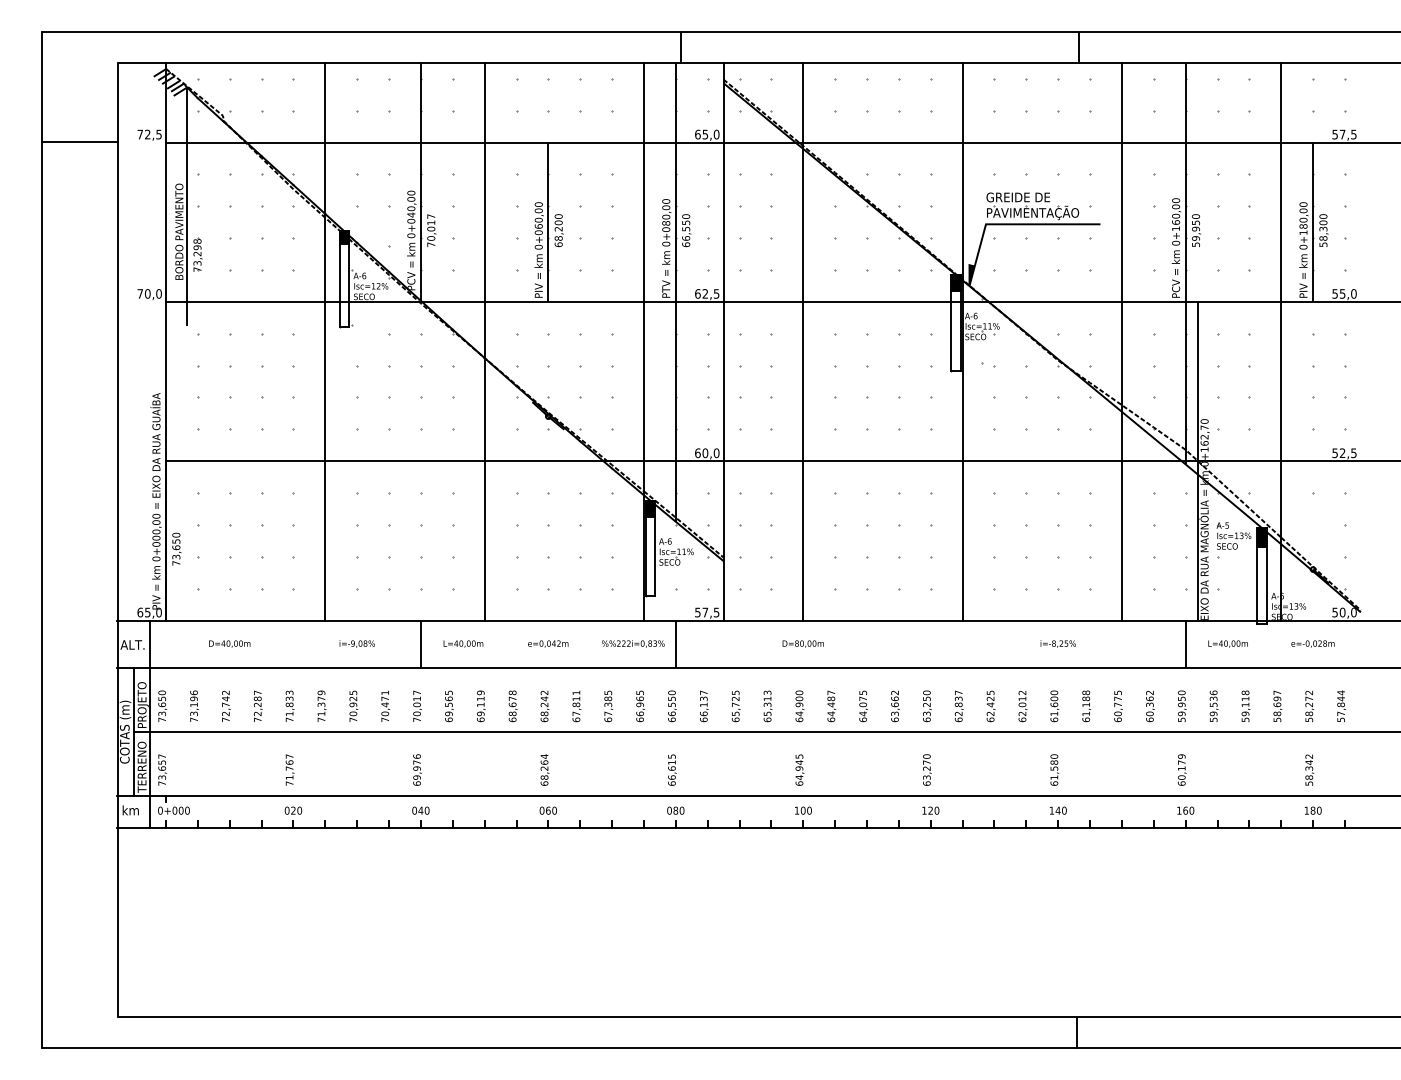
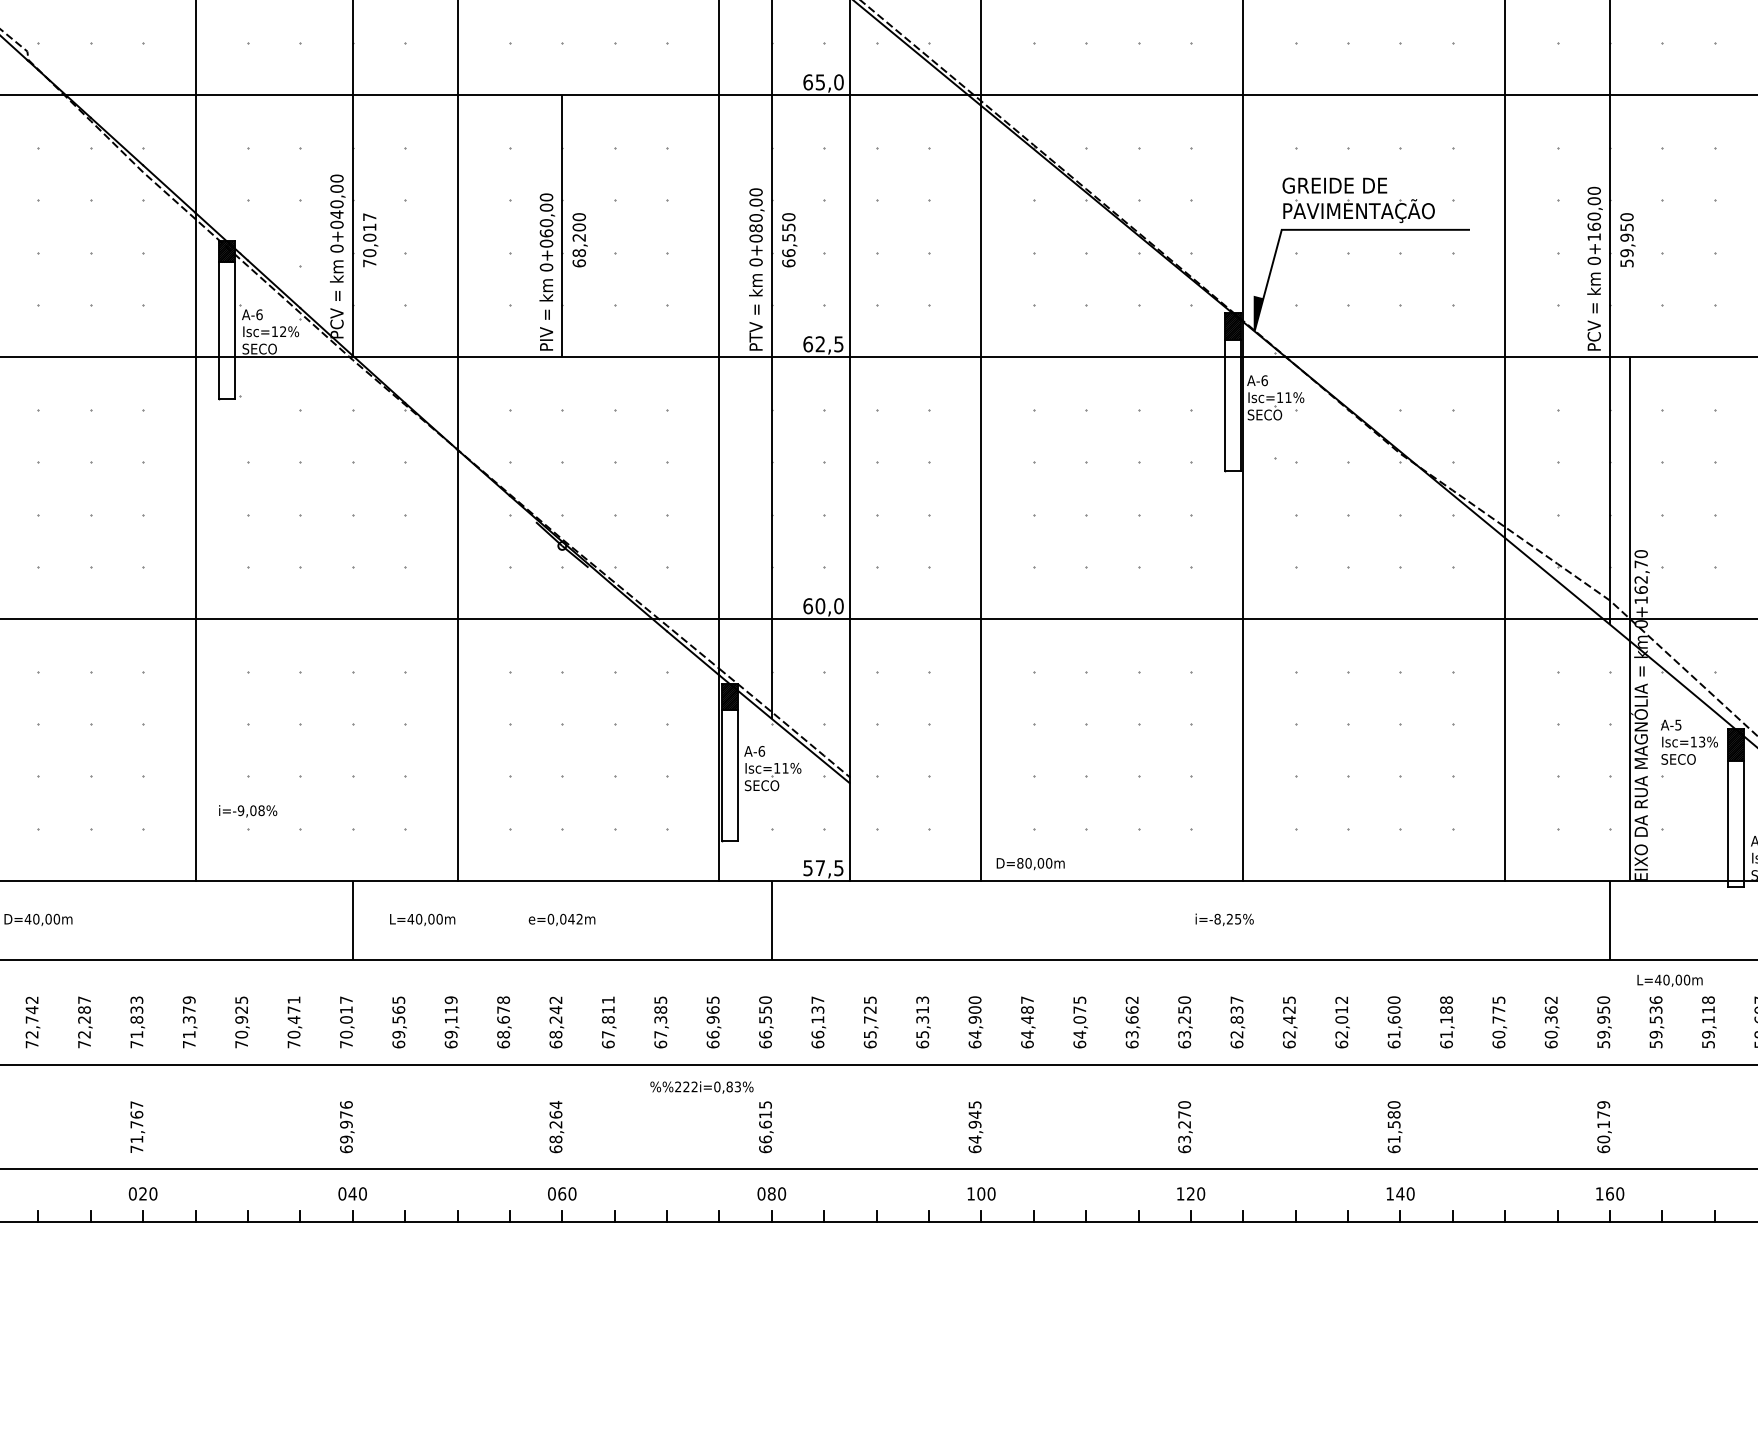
text: (356, 643) -> (246, 810), moved
text: (633, 643) -> (702, 1086), moved
text: (802, 643) -> (1029, 863), moved
text: (1057, 643) -> (1223, 919), moved
text: (1227, 643) -> (1668, 979), moved

